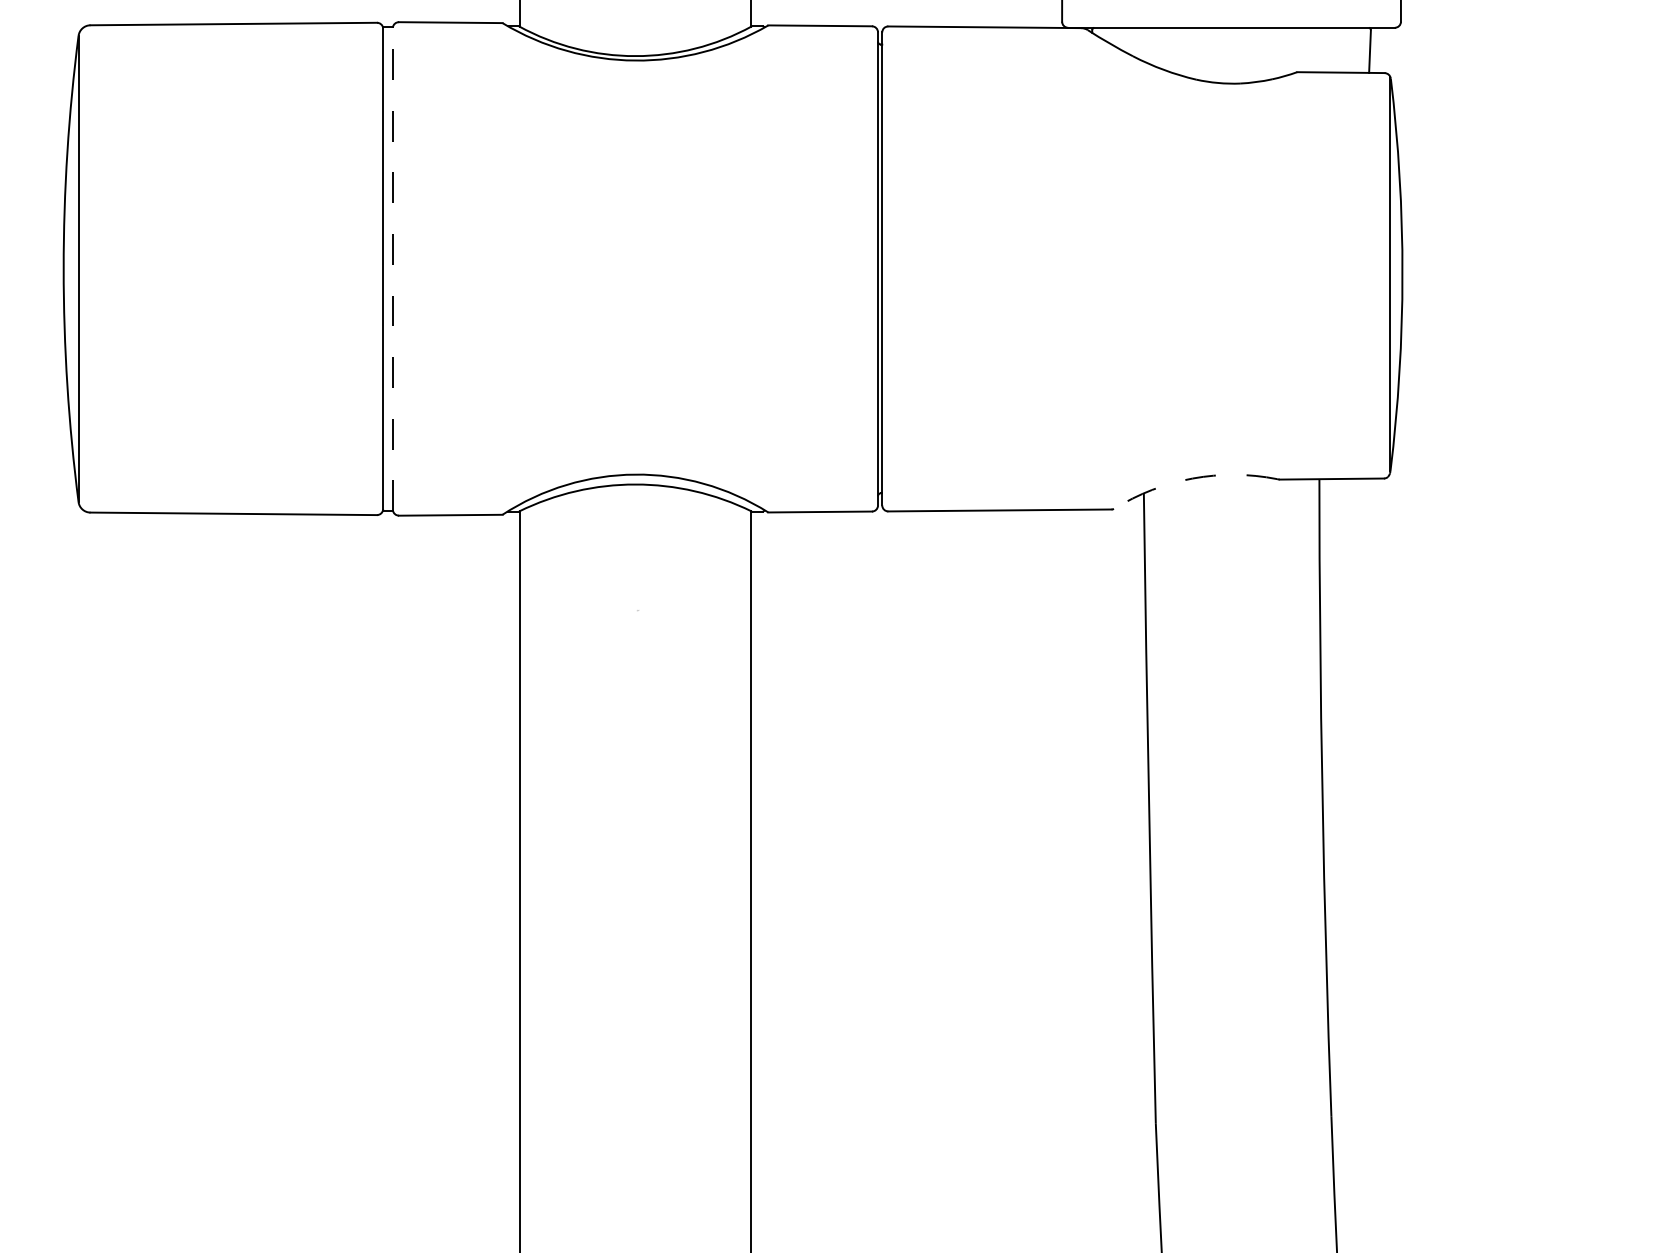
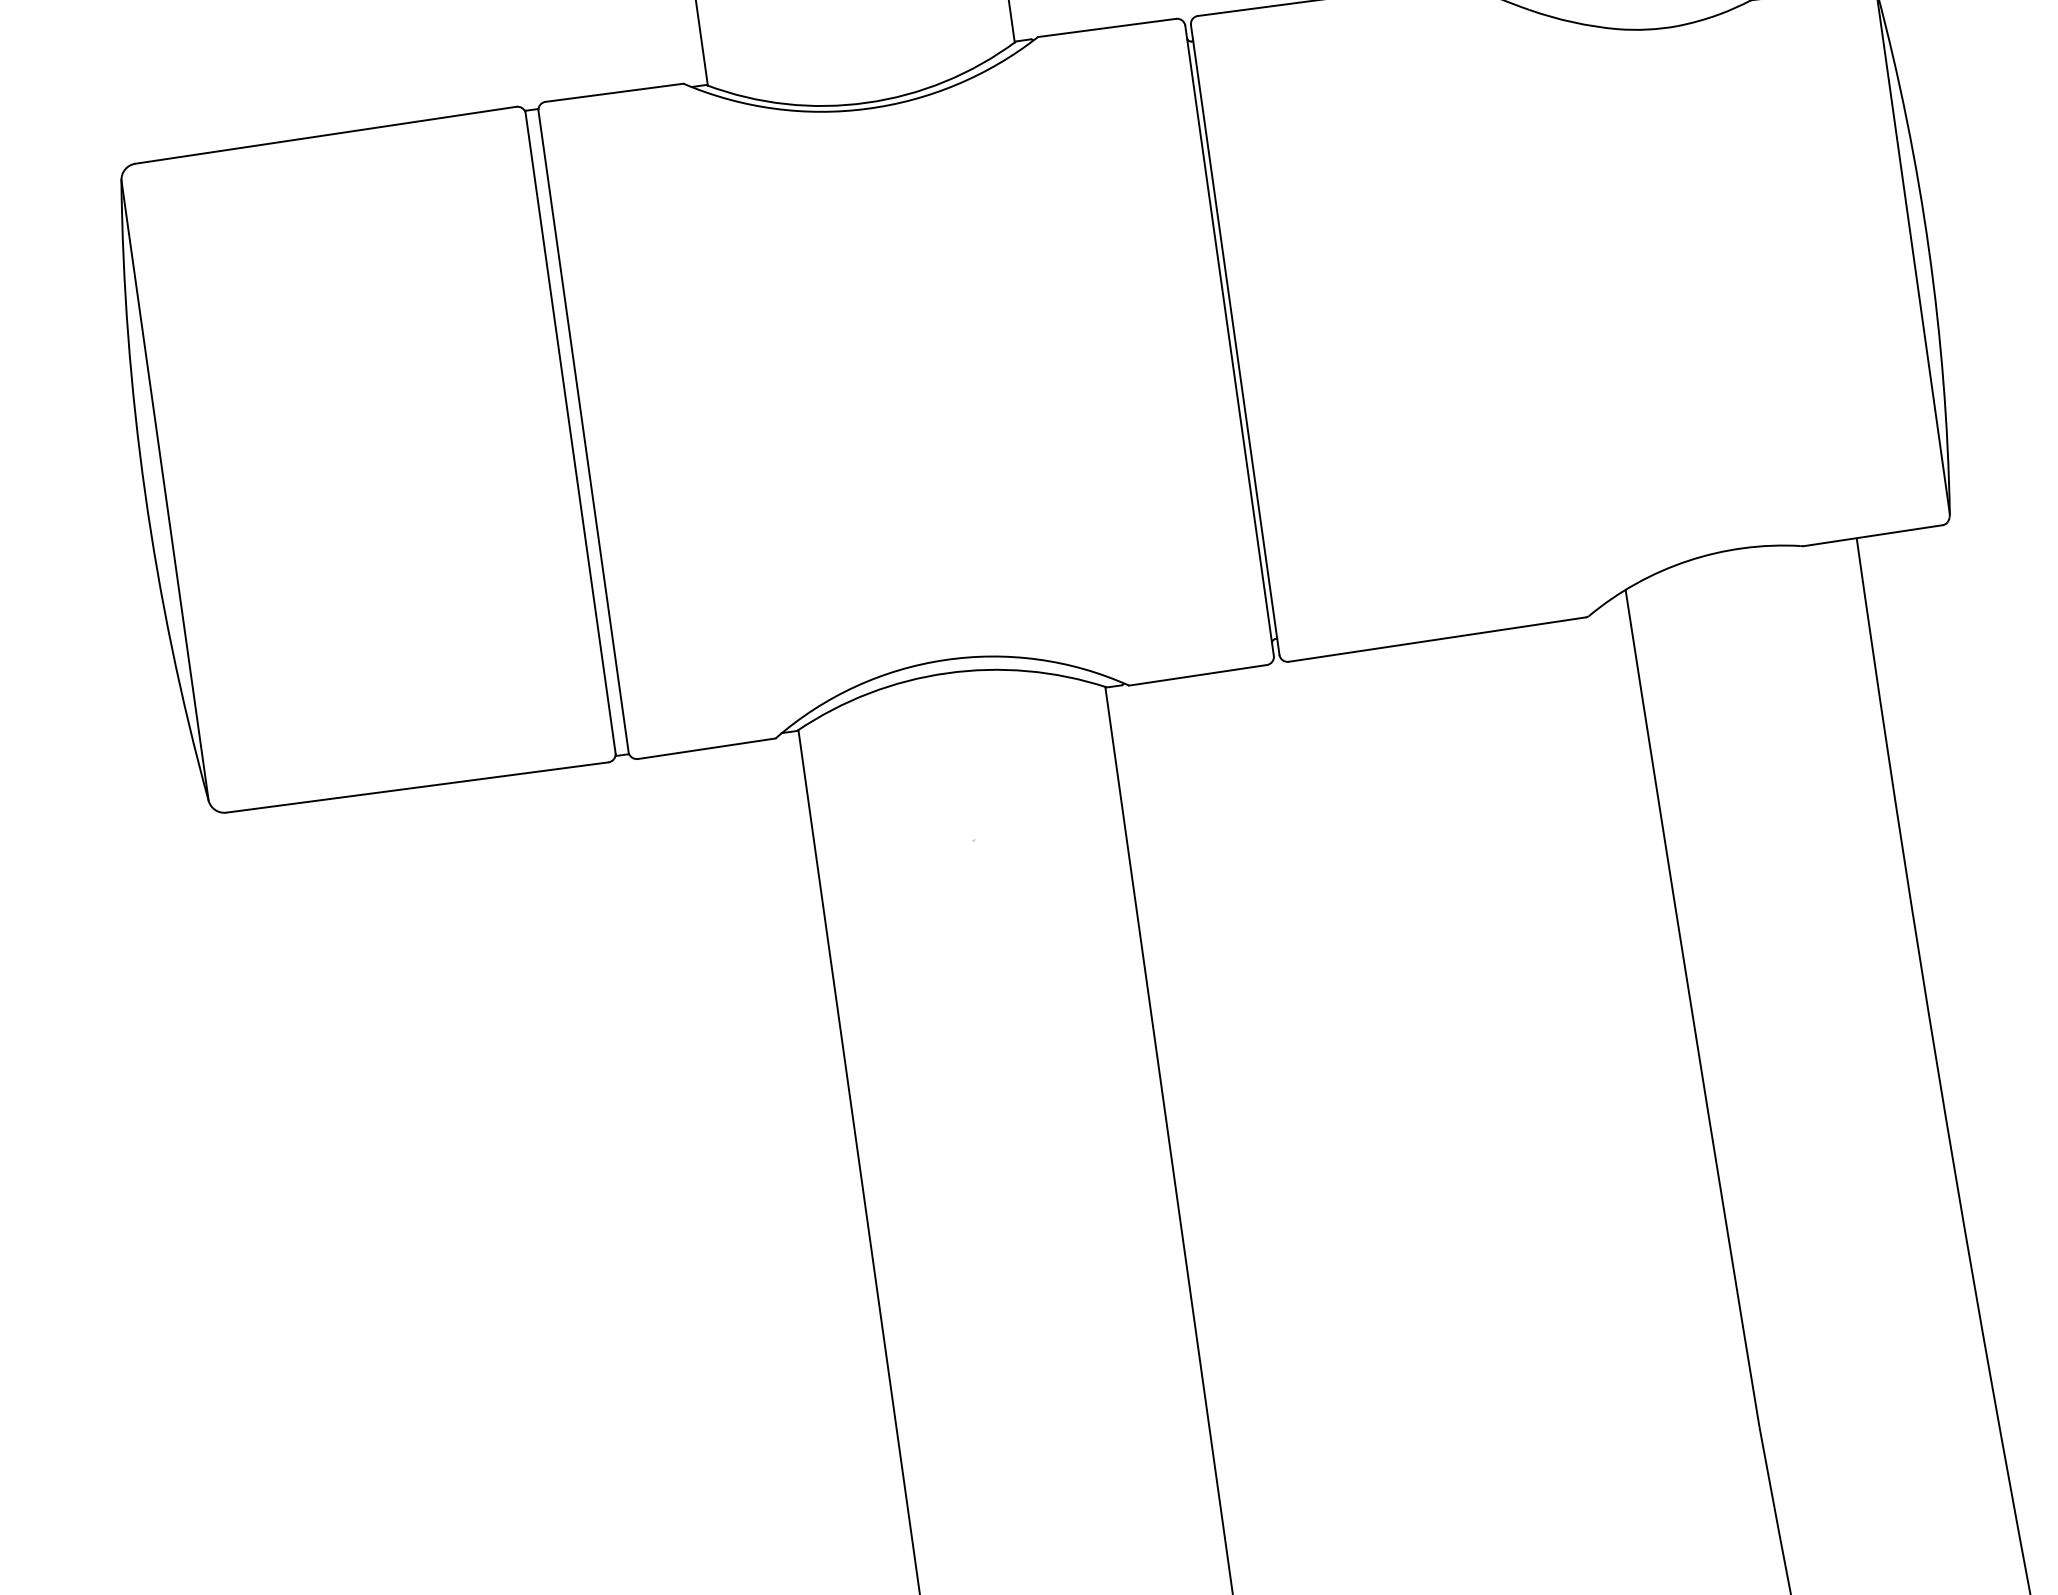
line: (392, 268) -> (582, 431), dashed -> solid
arc: (1192, 478) -> (1687, 561), dashed -> solid

